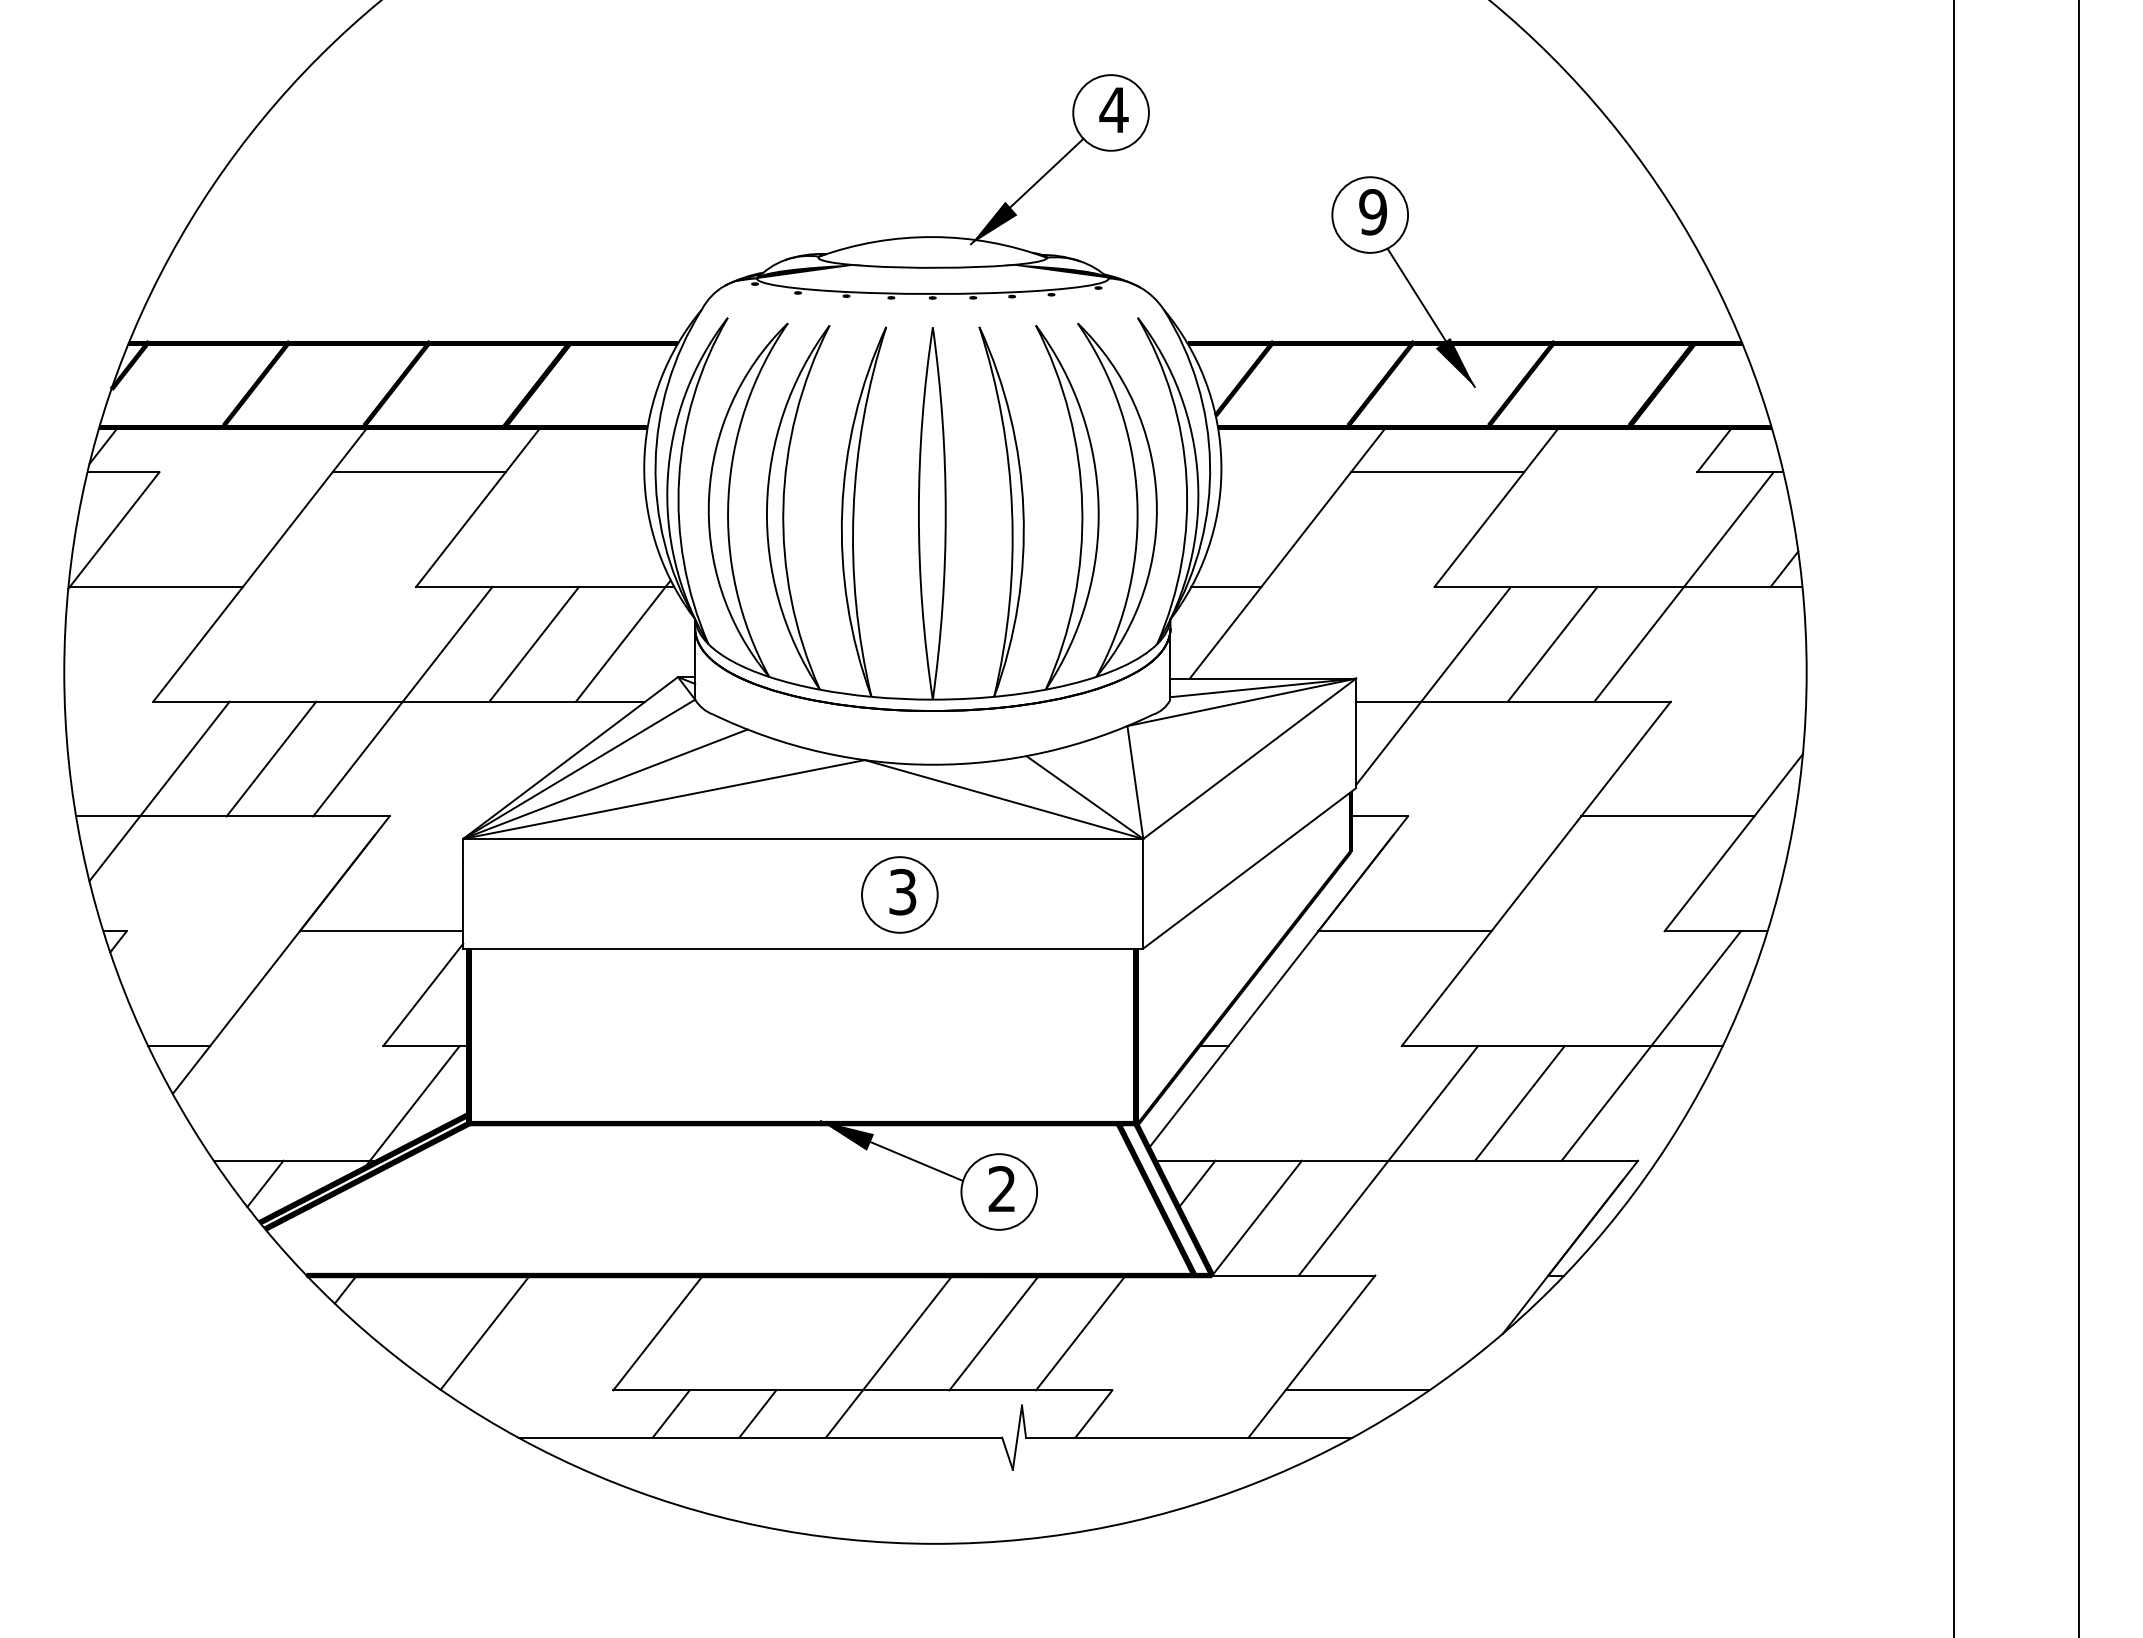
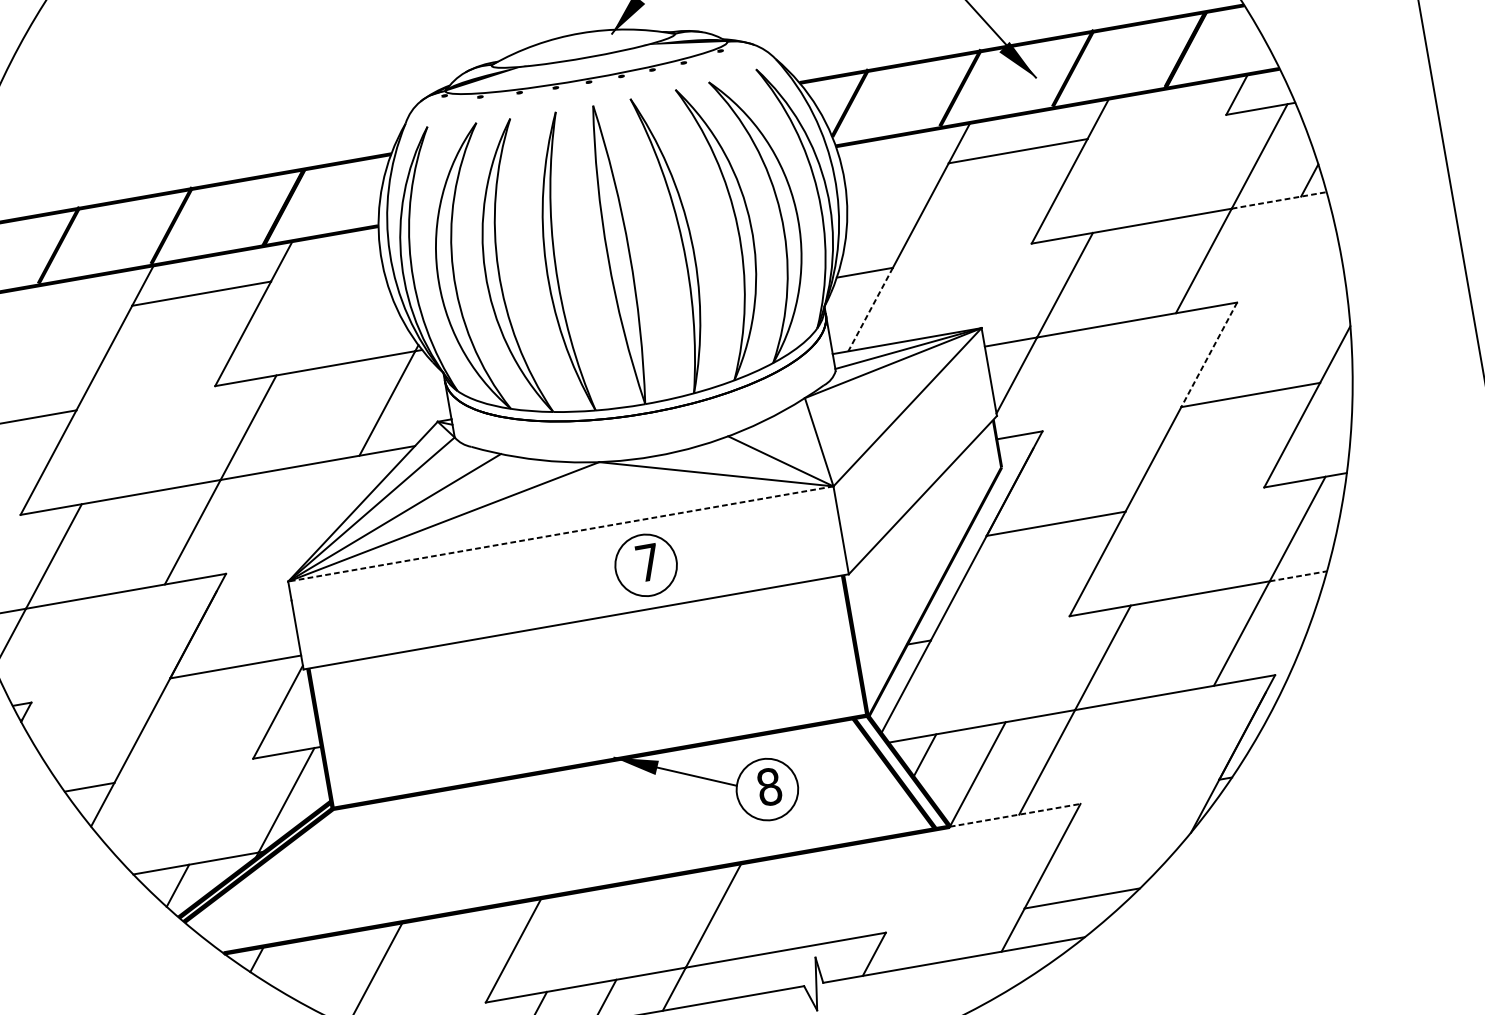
line: (1743, 586) -> (1279, 200), solid -> dashed
line: (1225, 633) -> (870, 310), solid -> dashed
line: (534, 643) -> (318, 414), removed
line: (1552, 643) -> (1134, 272), removed
line: (271, 758) -> (123, 543), removed
line: (1625, 759) -> (1208, 355), solid -> dashed
line: (802, 838) -> (560, 533), solid -> dashed
text: (902, 891) -> (647, 562), 3 -> 7
line: (1686, 1046) -> (1297, 576), solid -> dashed
line: (1519, 1103) -> (1172, 645), removed
text: (1002, 1188) -> (769, 786), 2 -> 8
line: (1294, 1275) -> (1015, 815), solid -> dashed
line: (994, 1332) -> (783, 902), removed
line: (1080, 1332) -> (852, 890), removed

